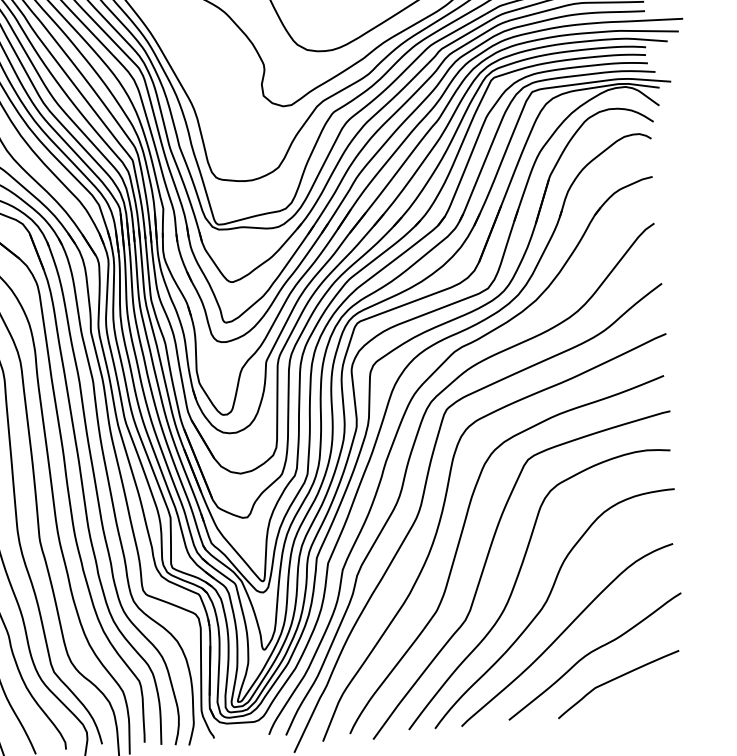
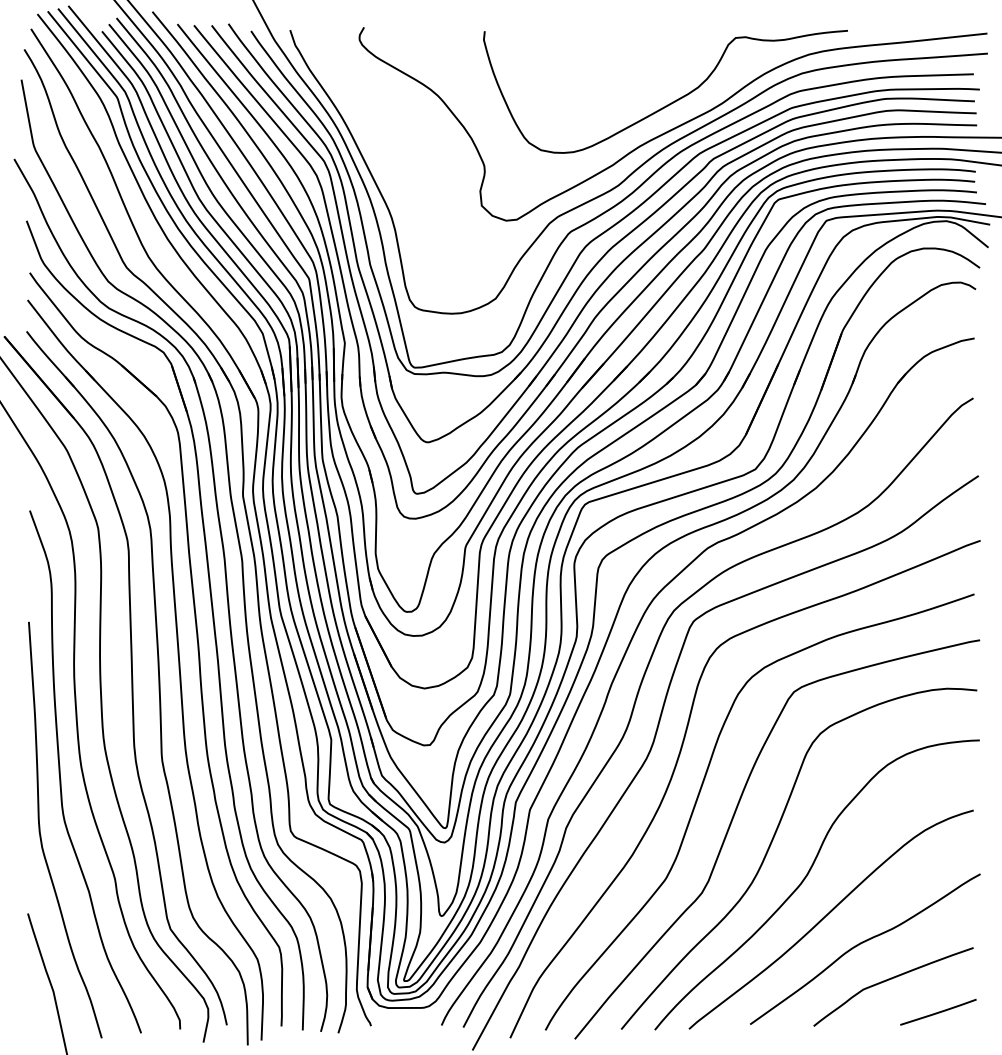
line: (654, 702) -> (938, 1012), added

